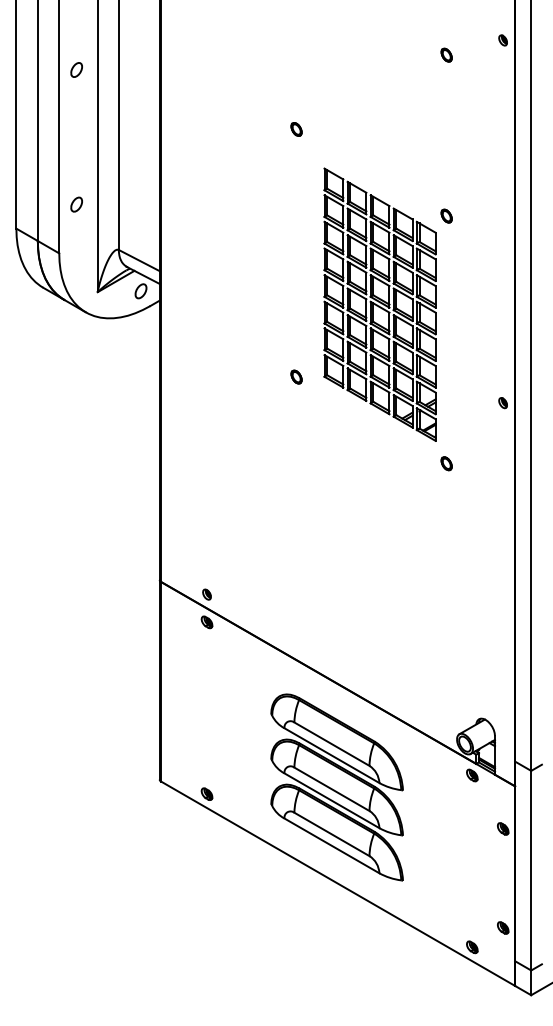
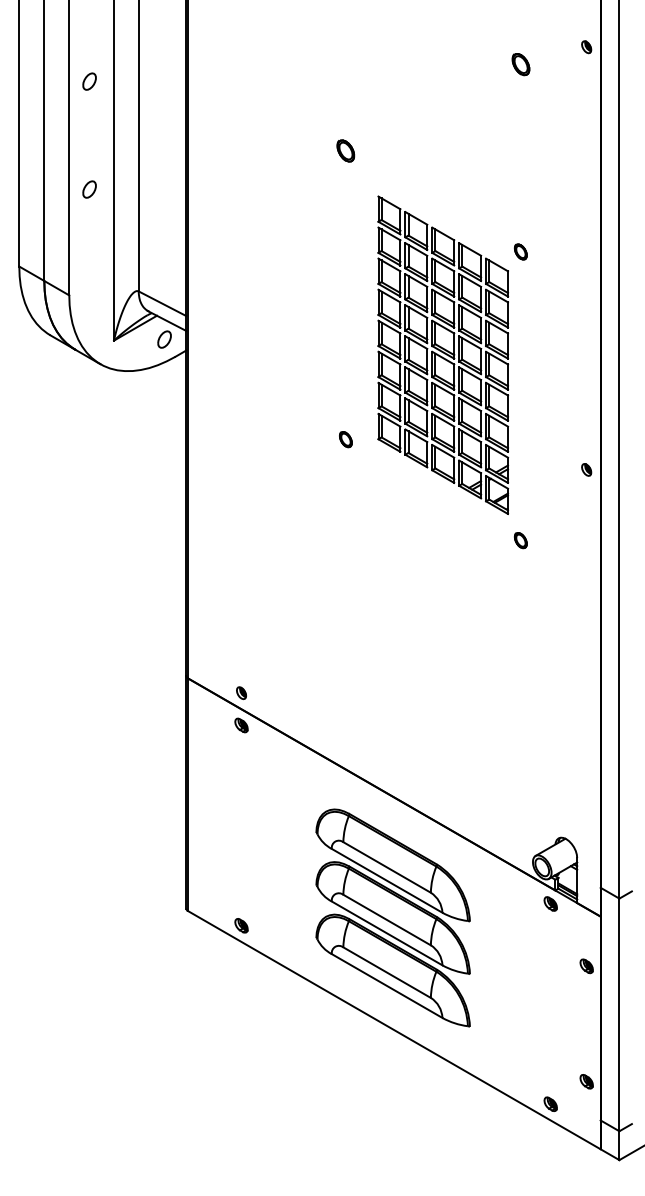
part: (446, 54) -> (520, 63), size x1.4
part: (296, 129) -> (345, 150), size x1.4
part: (76, 204) -> (89, 189), moved

